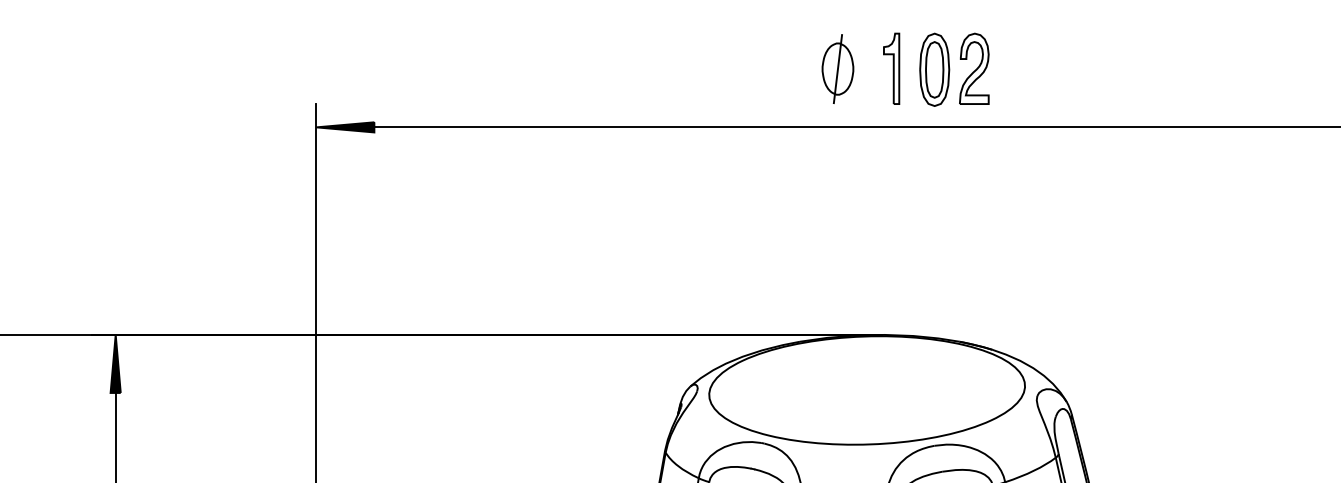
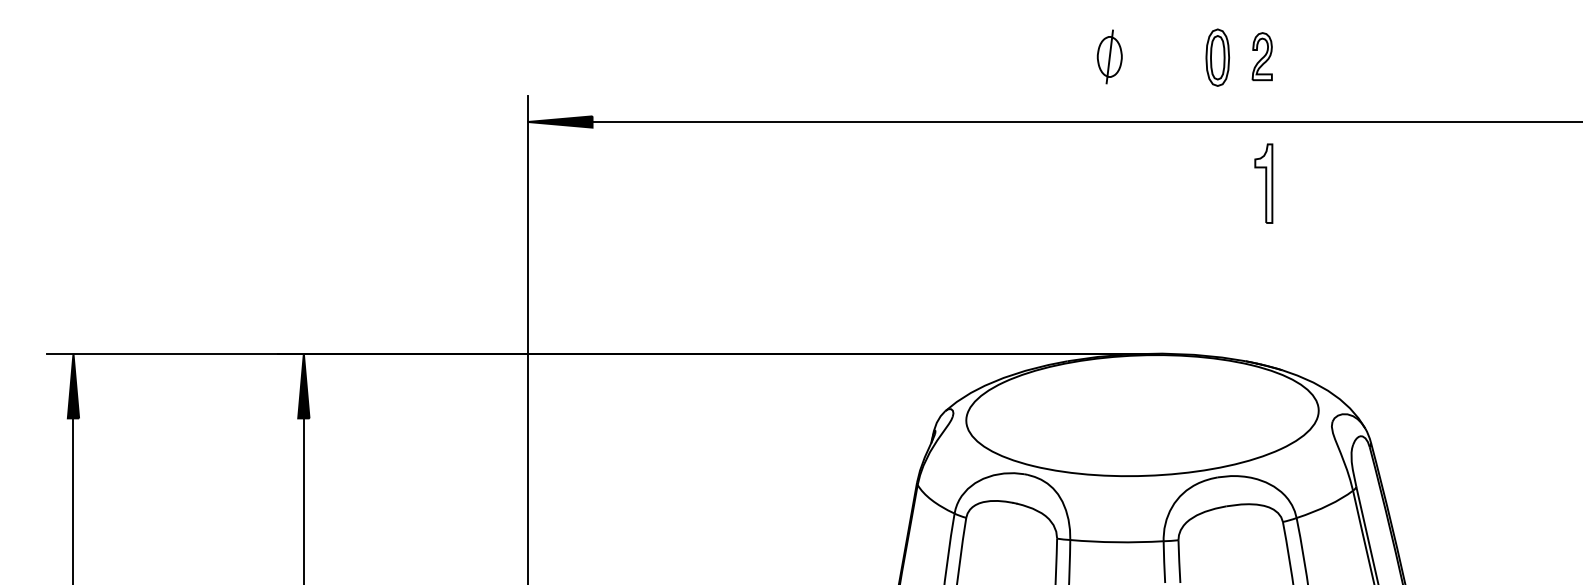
part: (837, 68) -> (1109, 56), size x0.7
part: (891, 68) -> (1263, 183), moved
part: (974, 68) -> (1262, 56), size x0.6
part: (934, 69) -> (1217, 57), size x0.7

